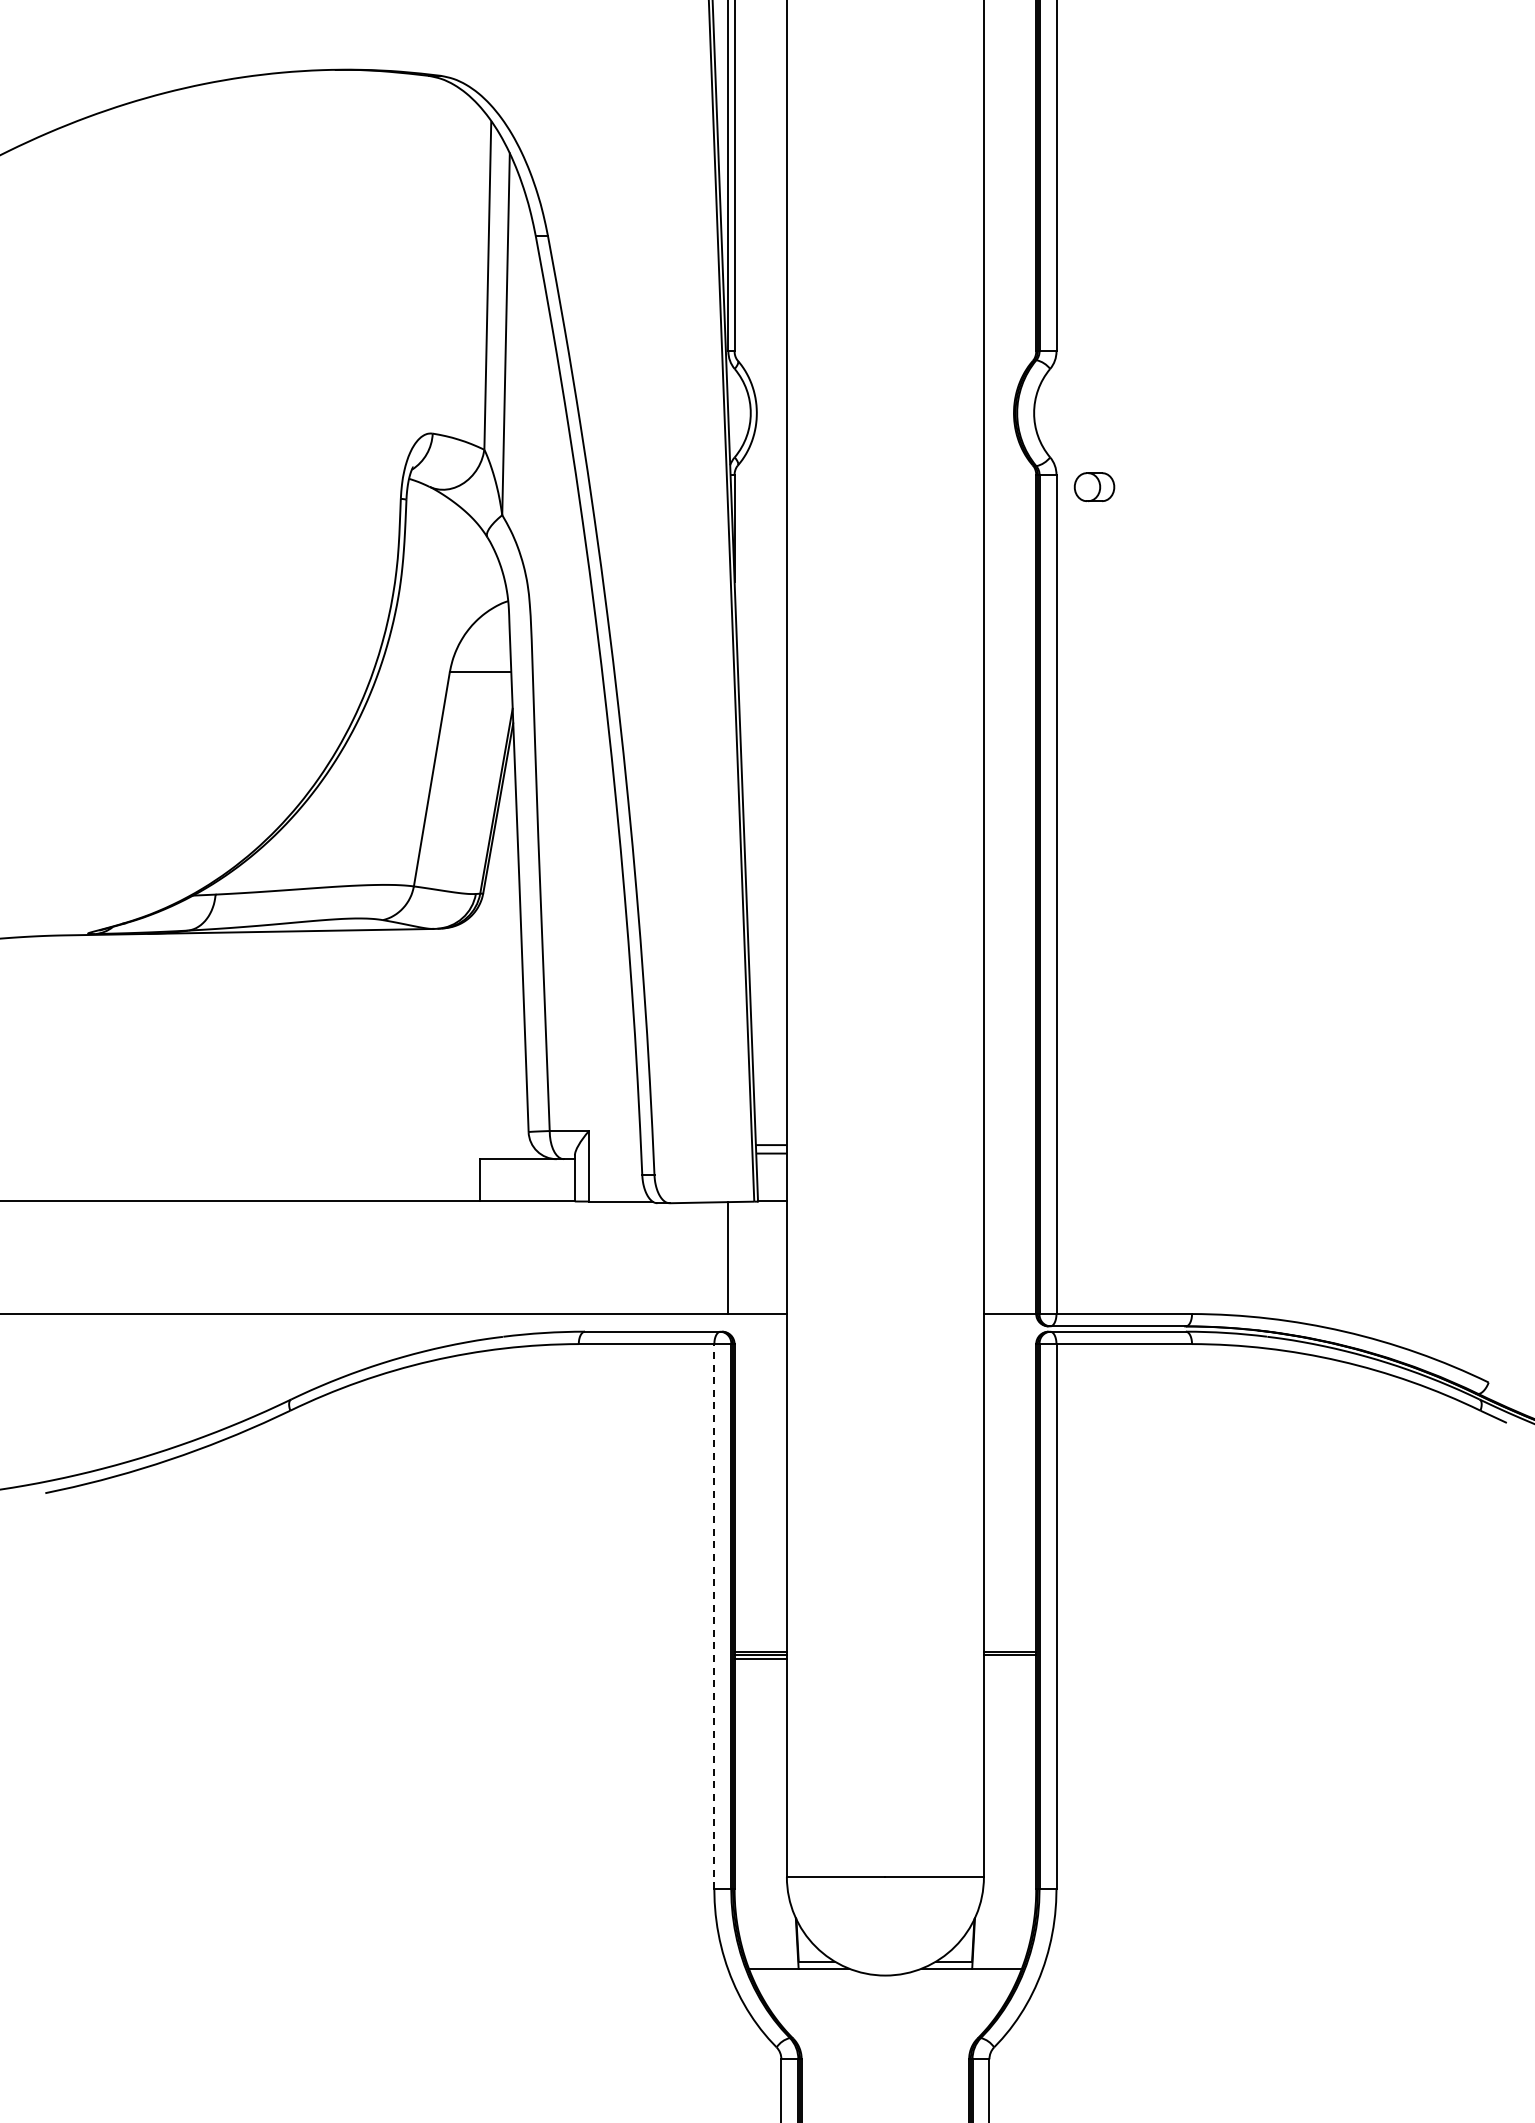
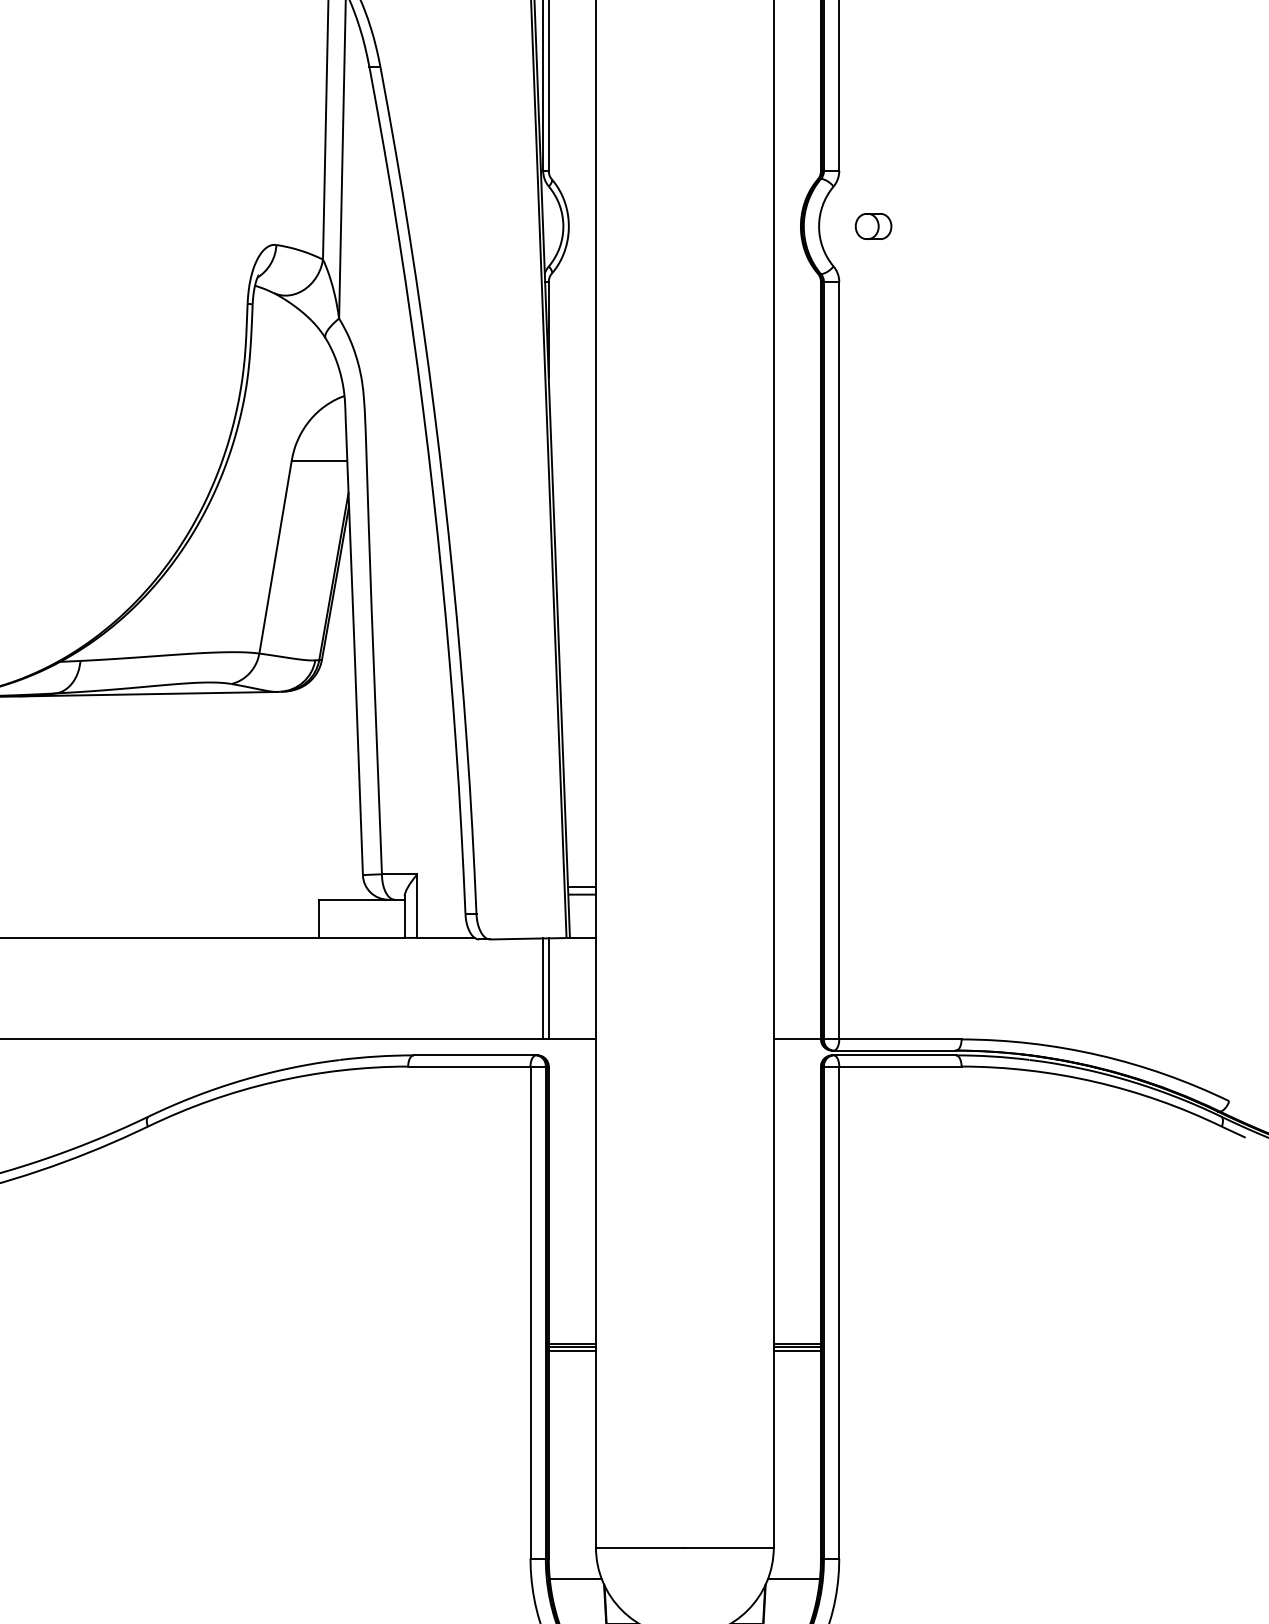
part: (1094, 487) -> (873, 226), moved
line: (734, 1258) -> (548, 989), added
line: (714, 1616) -> (530, 1312), dashed -> solid
line: (1009, 1658) -> (796, 1350), added
line: (764, 1912) -> (575, 1579), added
line: (1006, 1912) -> (794, 1579), added

